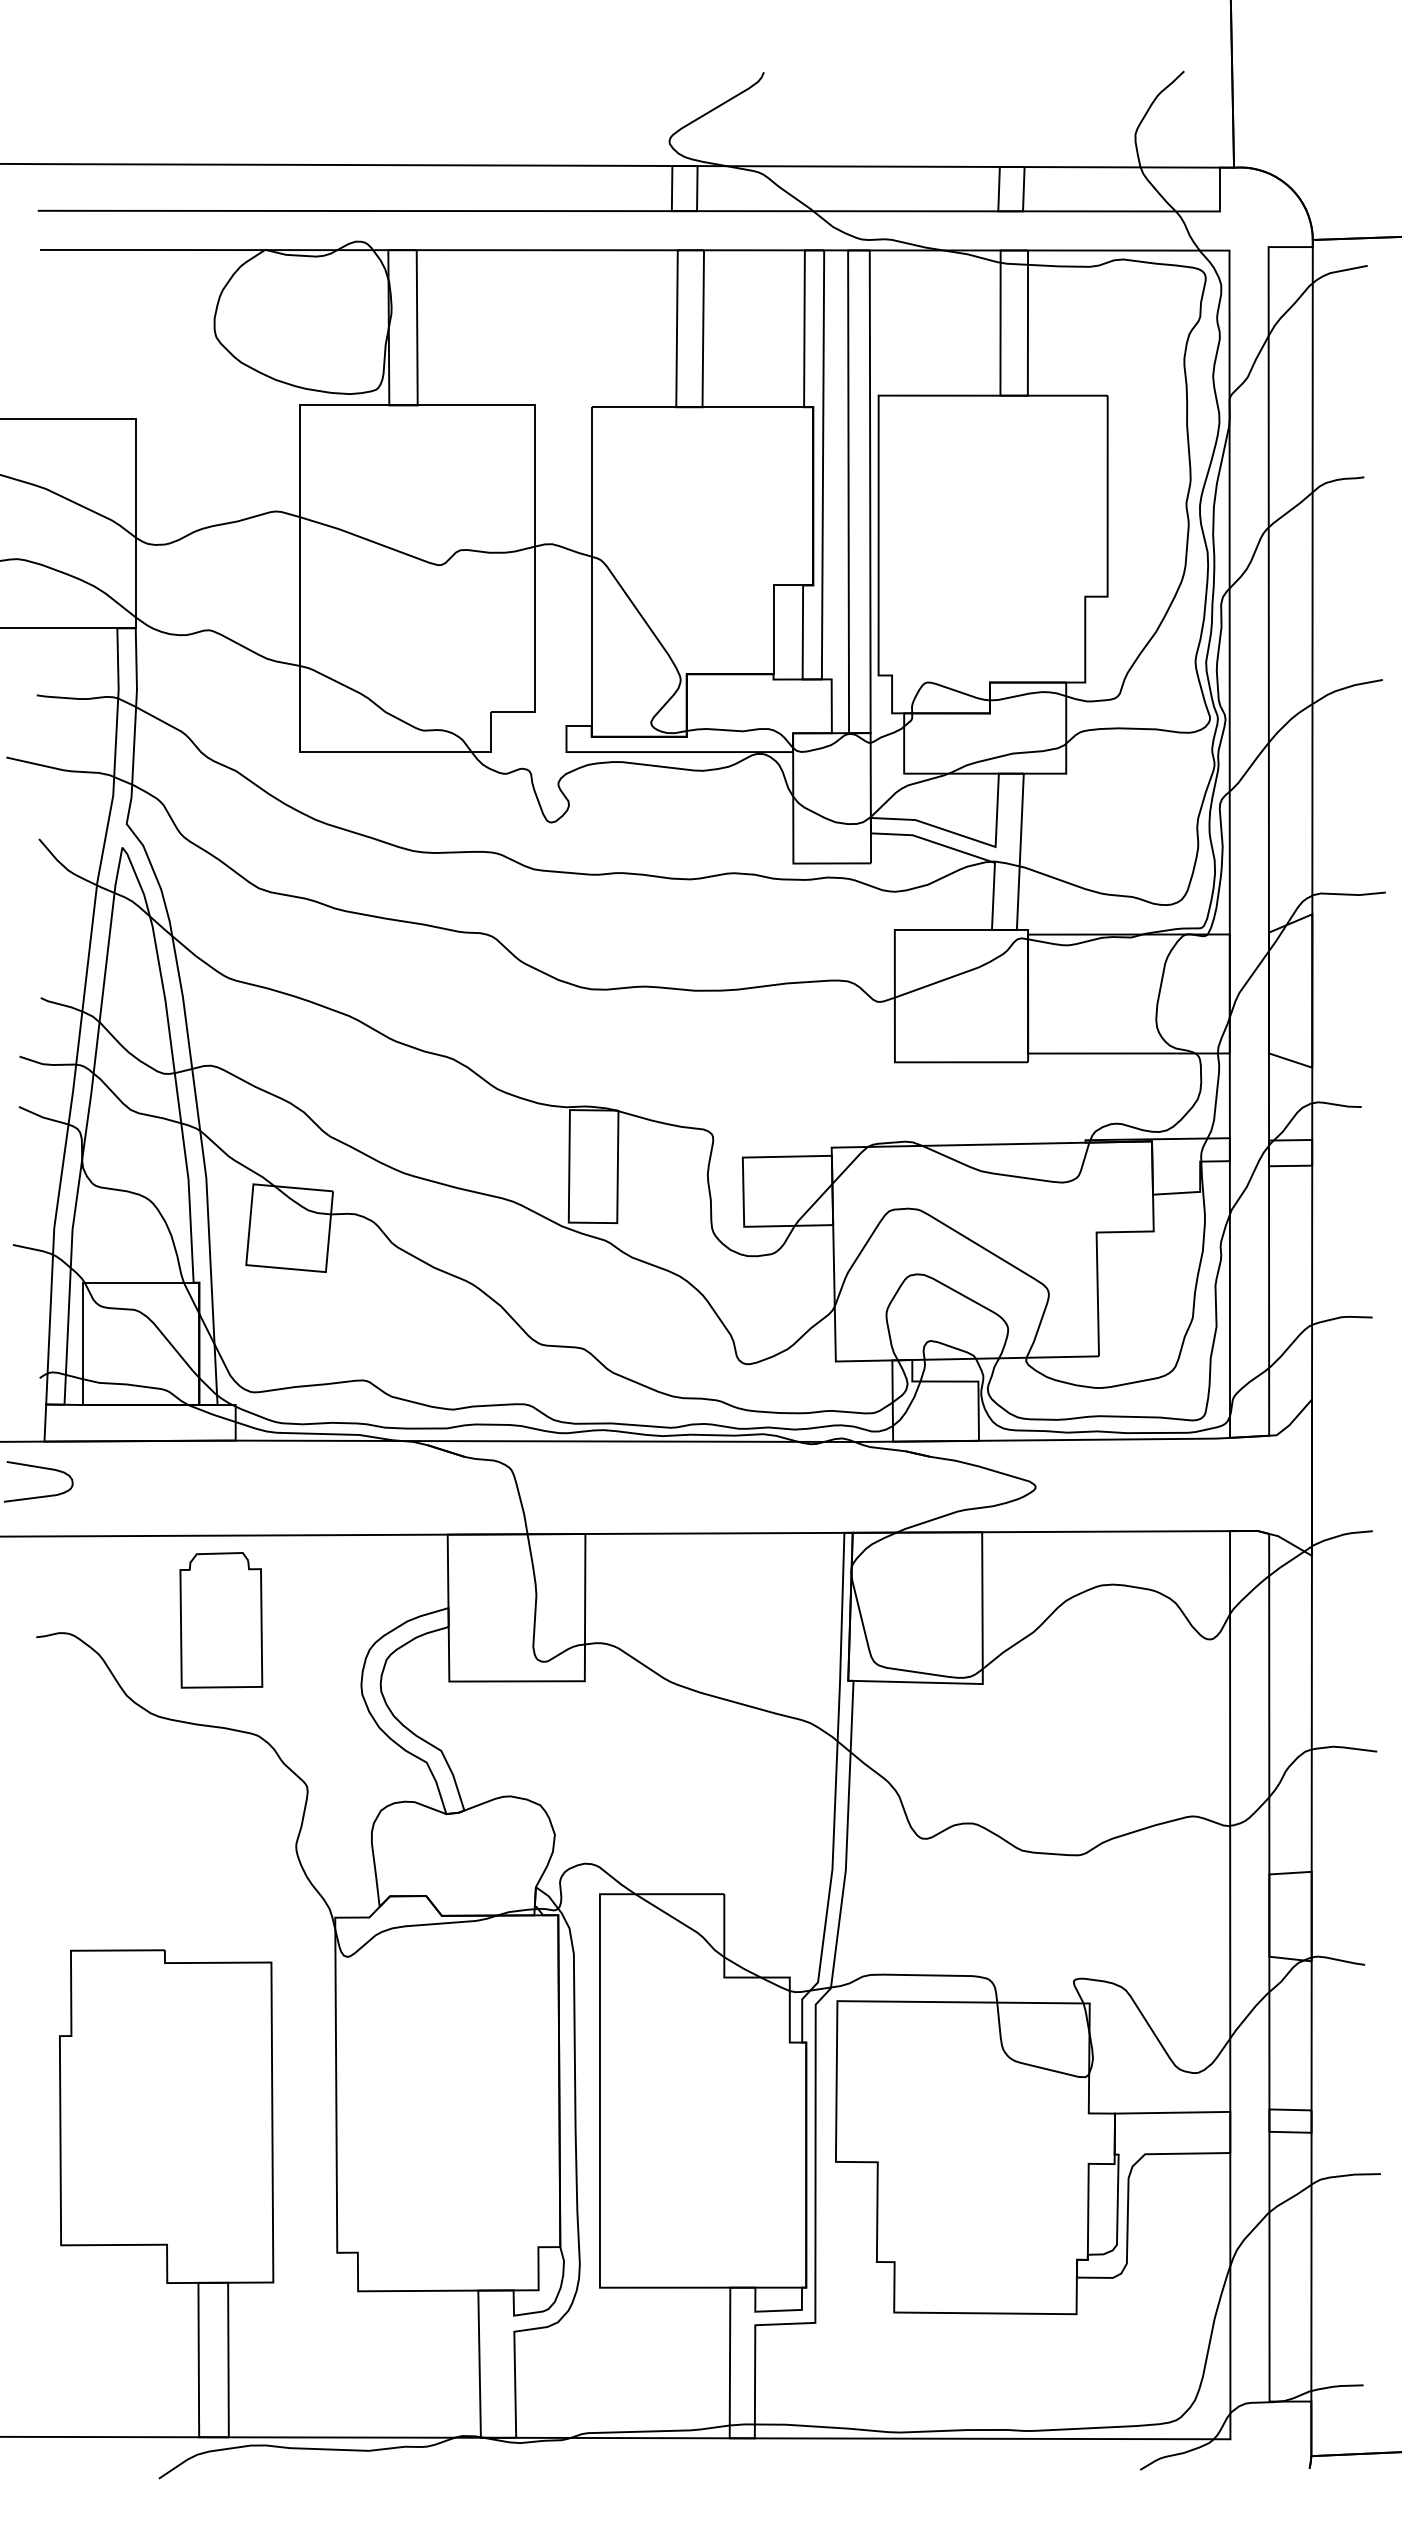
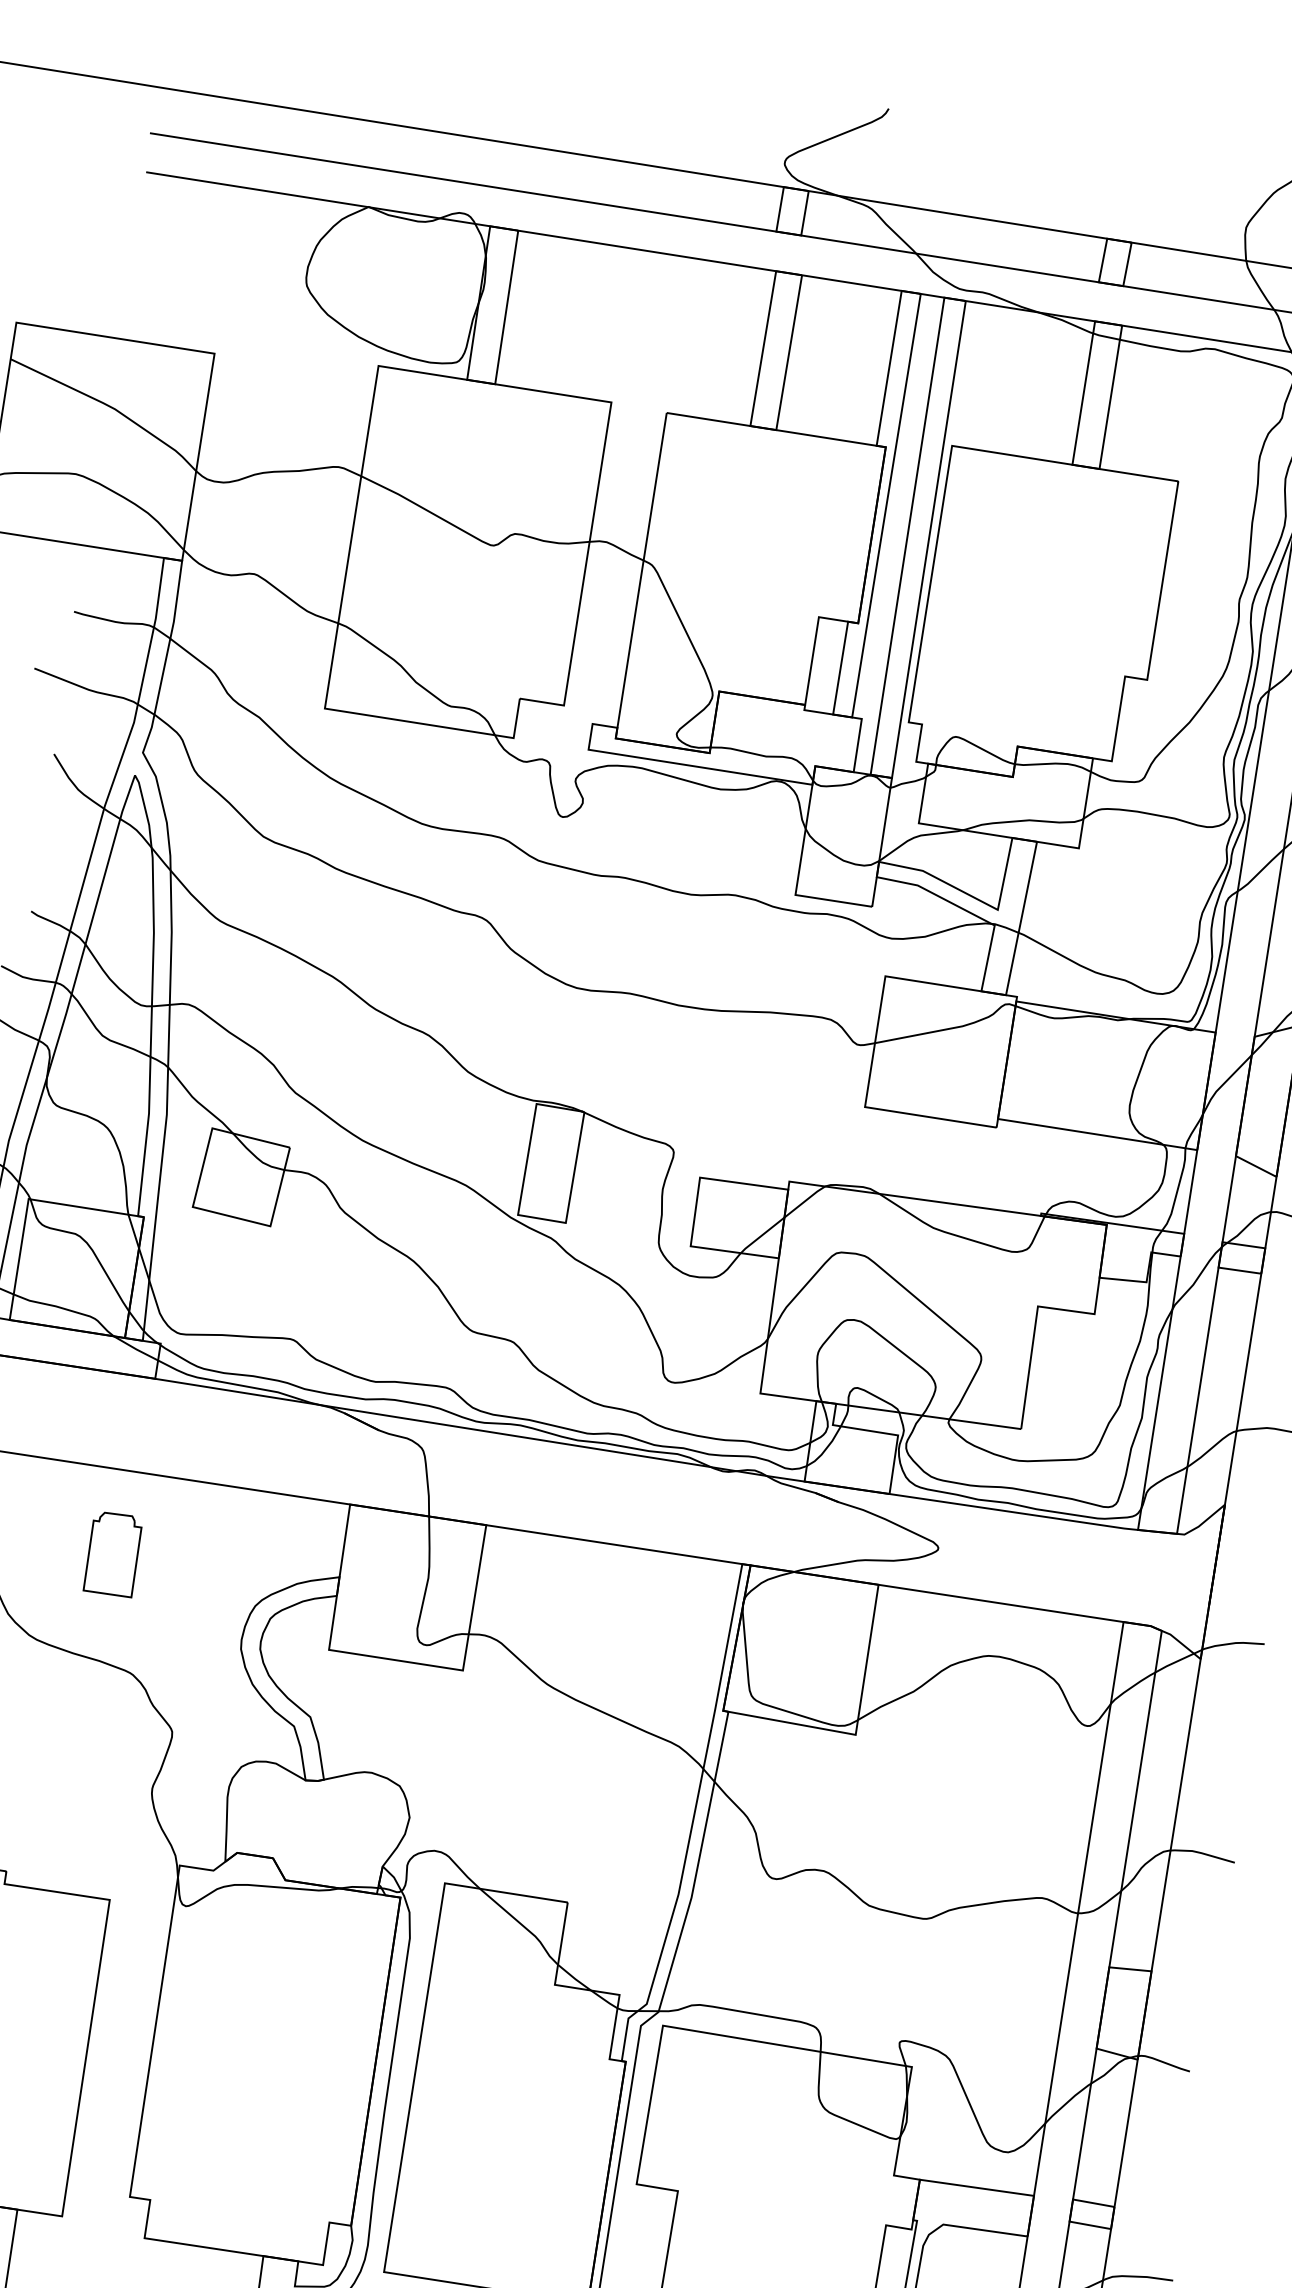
part: (221, 1620) -> (113, 1554), size x0.6

